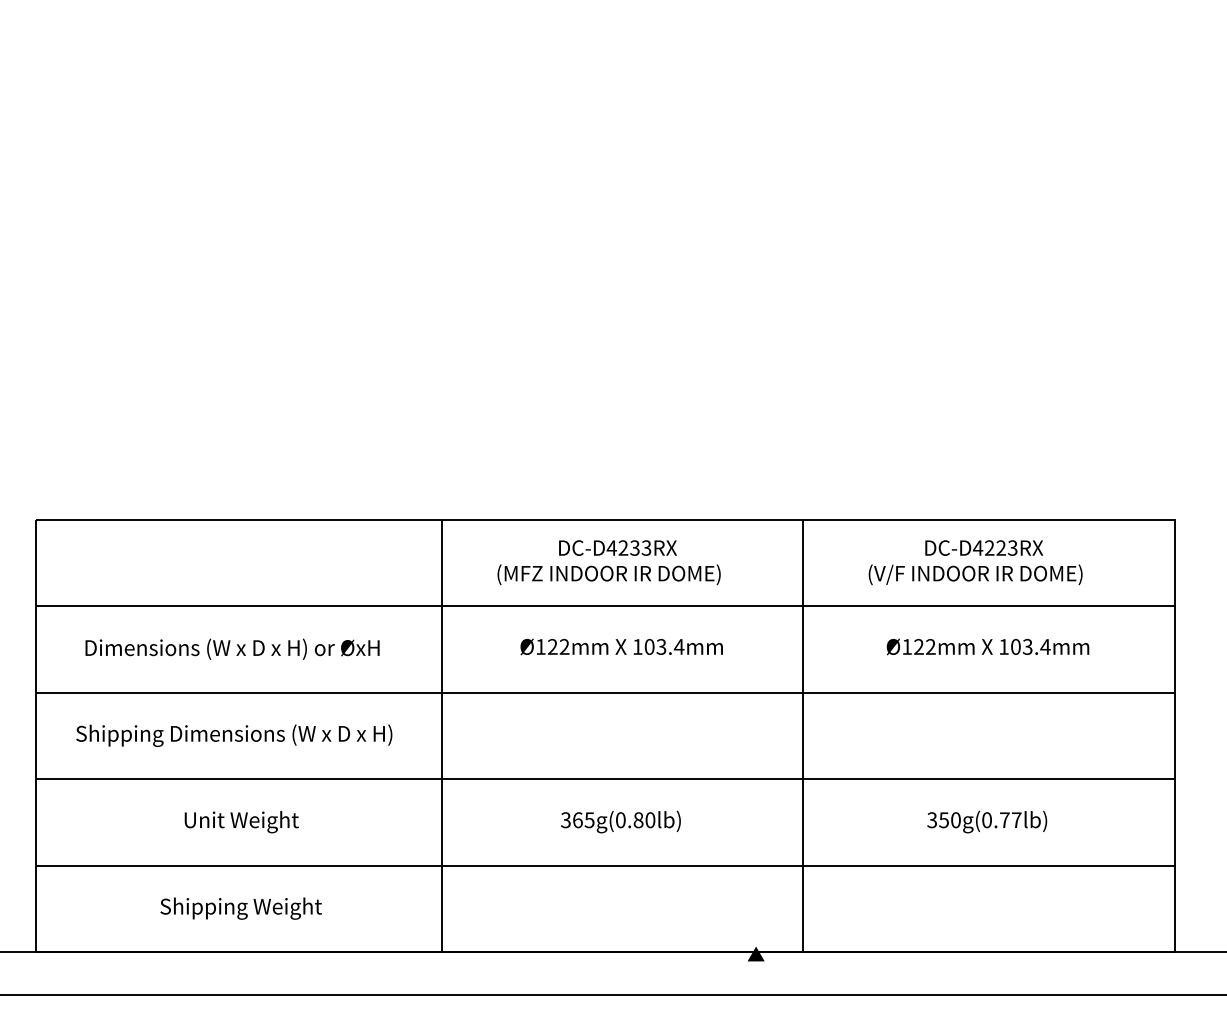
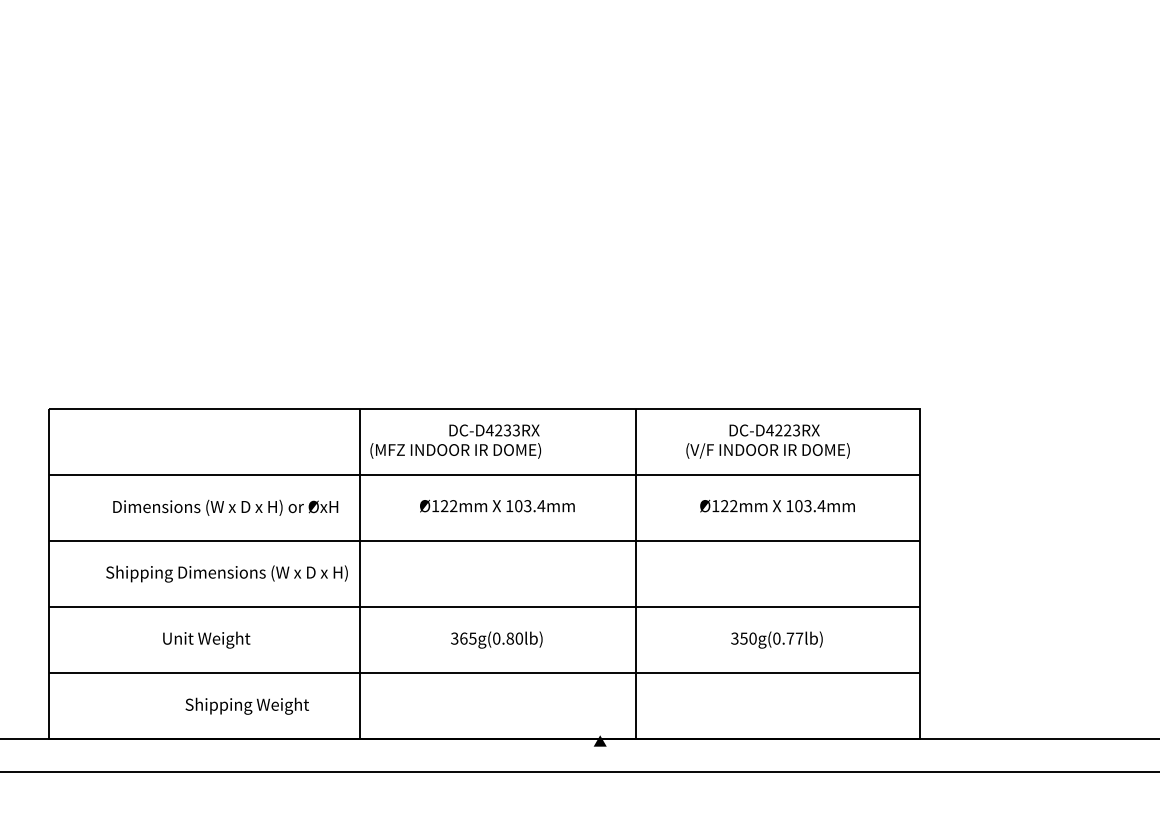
text: (608, 574) -> (455, 450), moved
text: (232, 648) -> (225, 507), moved
text: (233, 735) -> (226, 573), moved
text: (240, 907) -> (246, 705), moved

